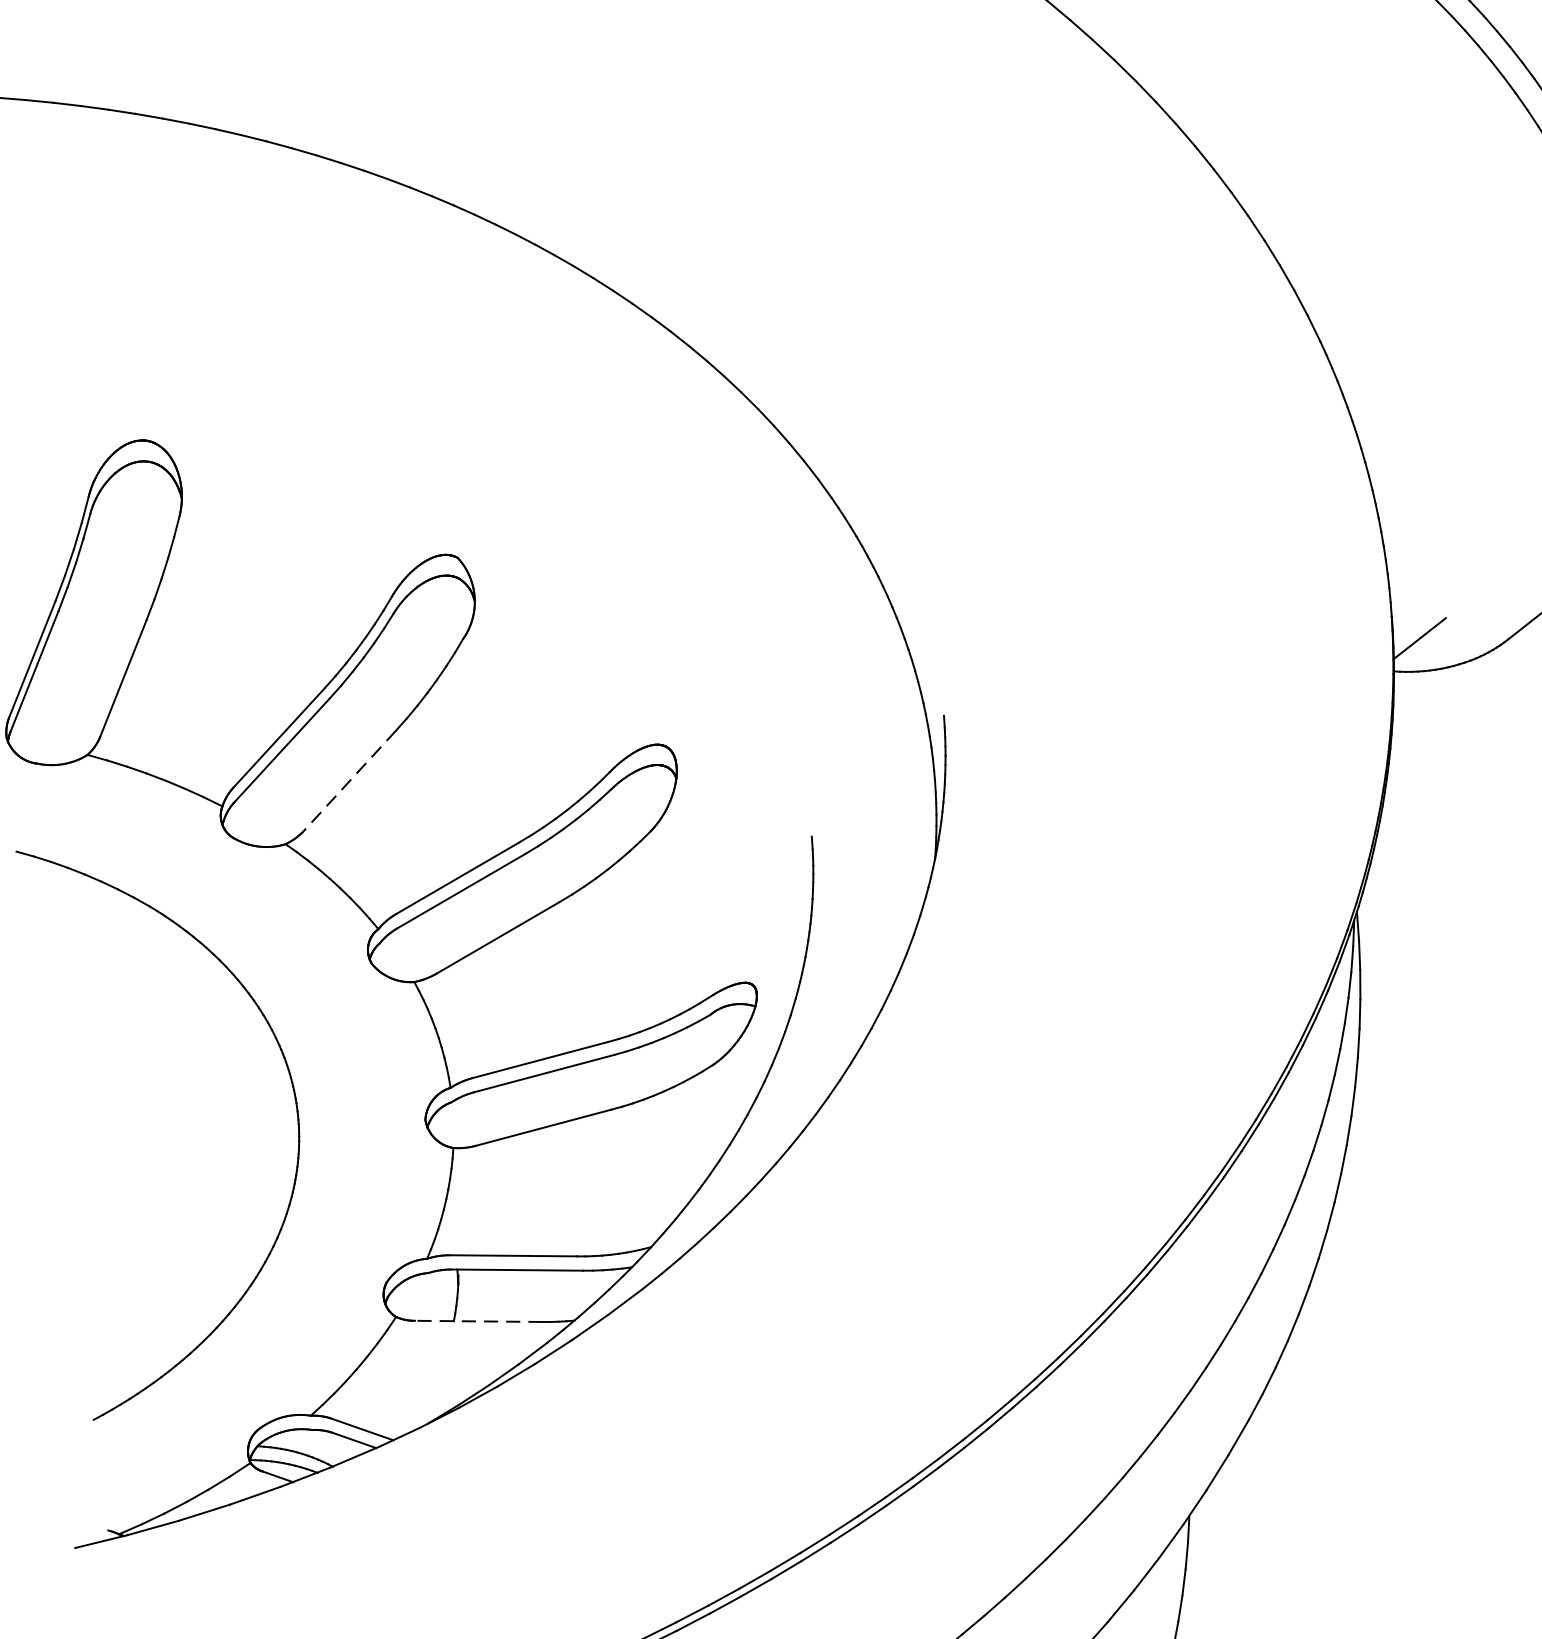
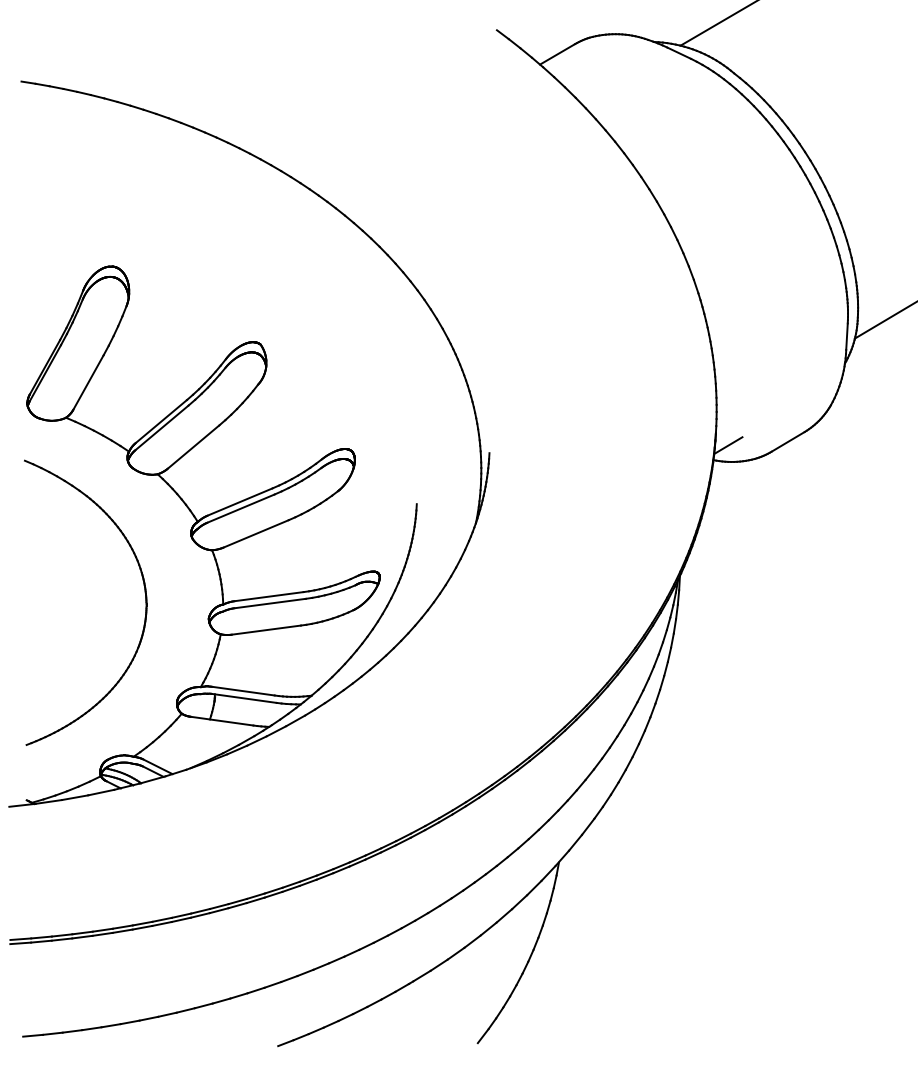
line: (350, 781) -> (193, 447), dashed -> solid
line: (479, 1321) -> (222, 721), dashed -> solid

